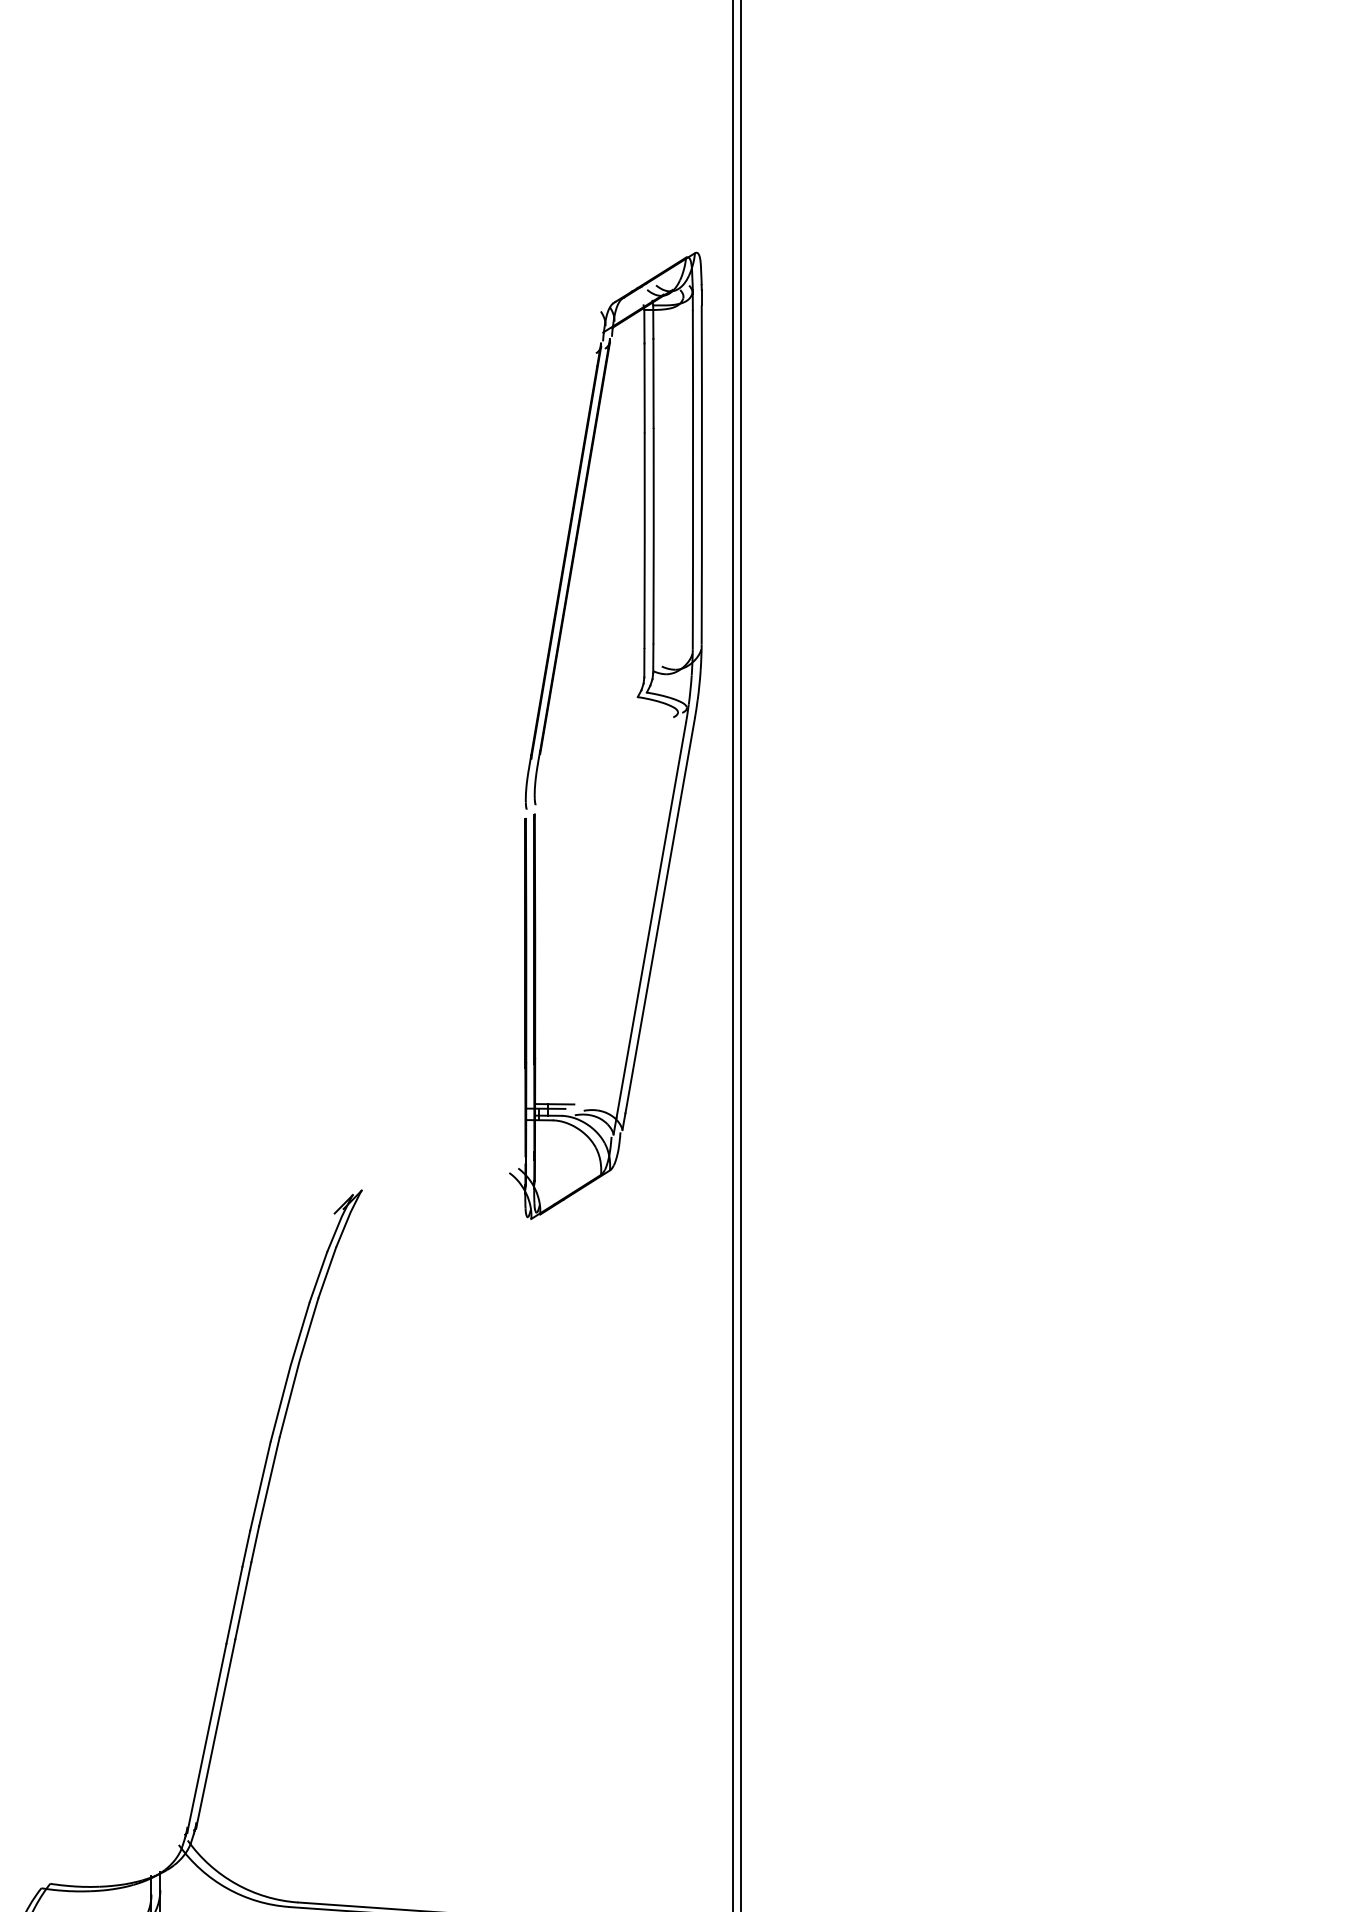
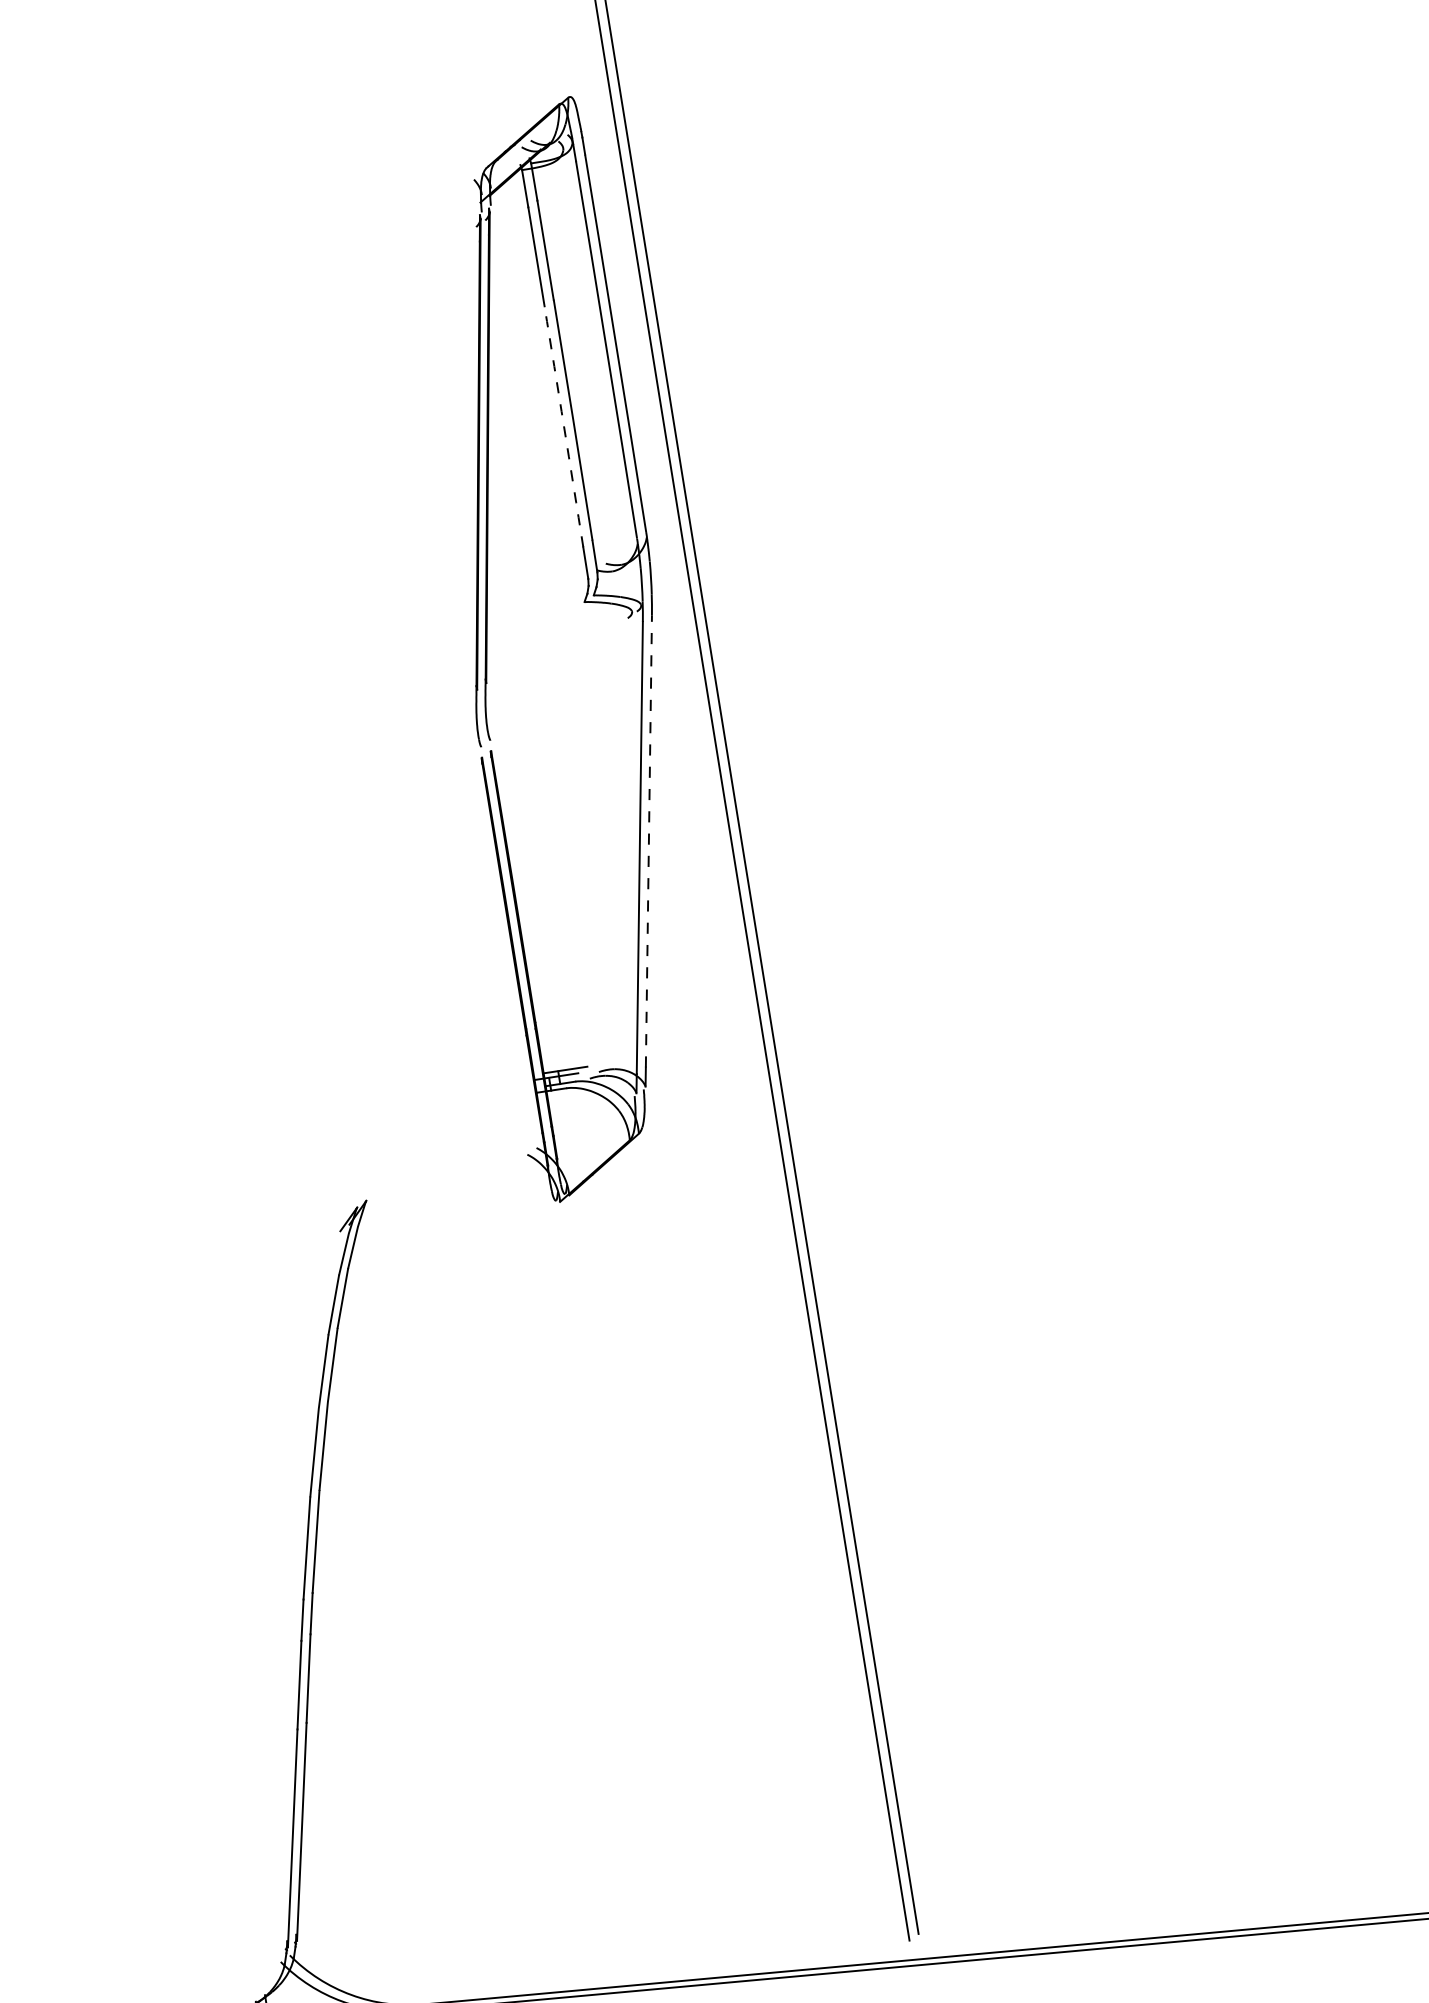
arc: (644, 540) -> (563, 426), solid -> dashed
line: (660, 915) -> (649, 840), solid -> dashed

